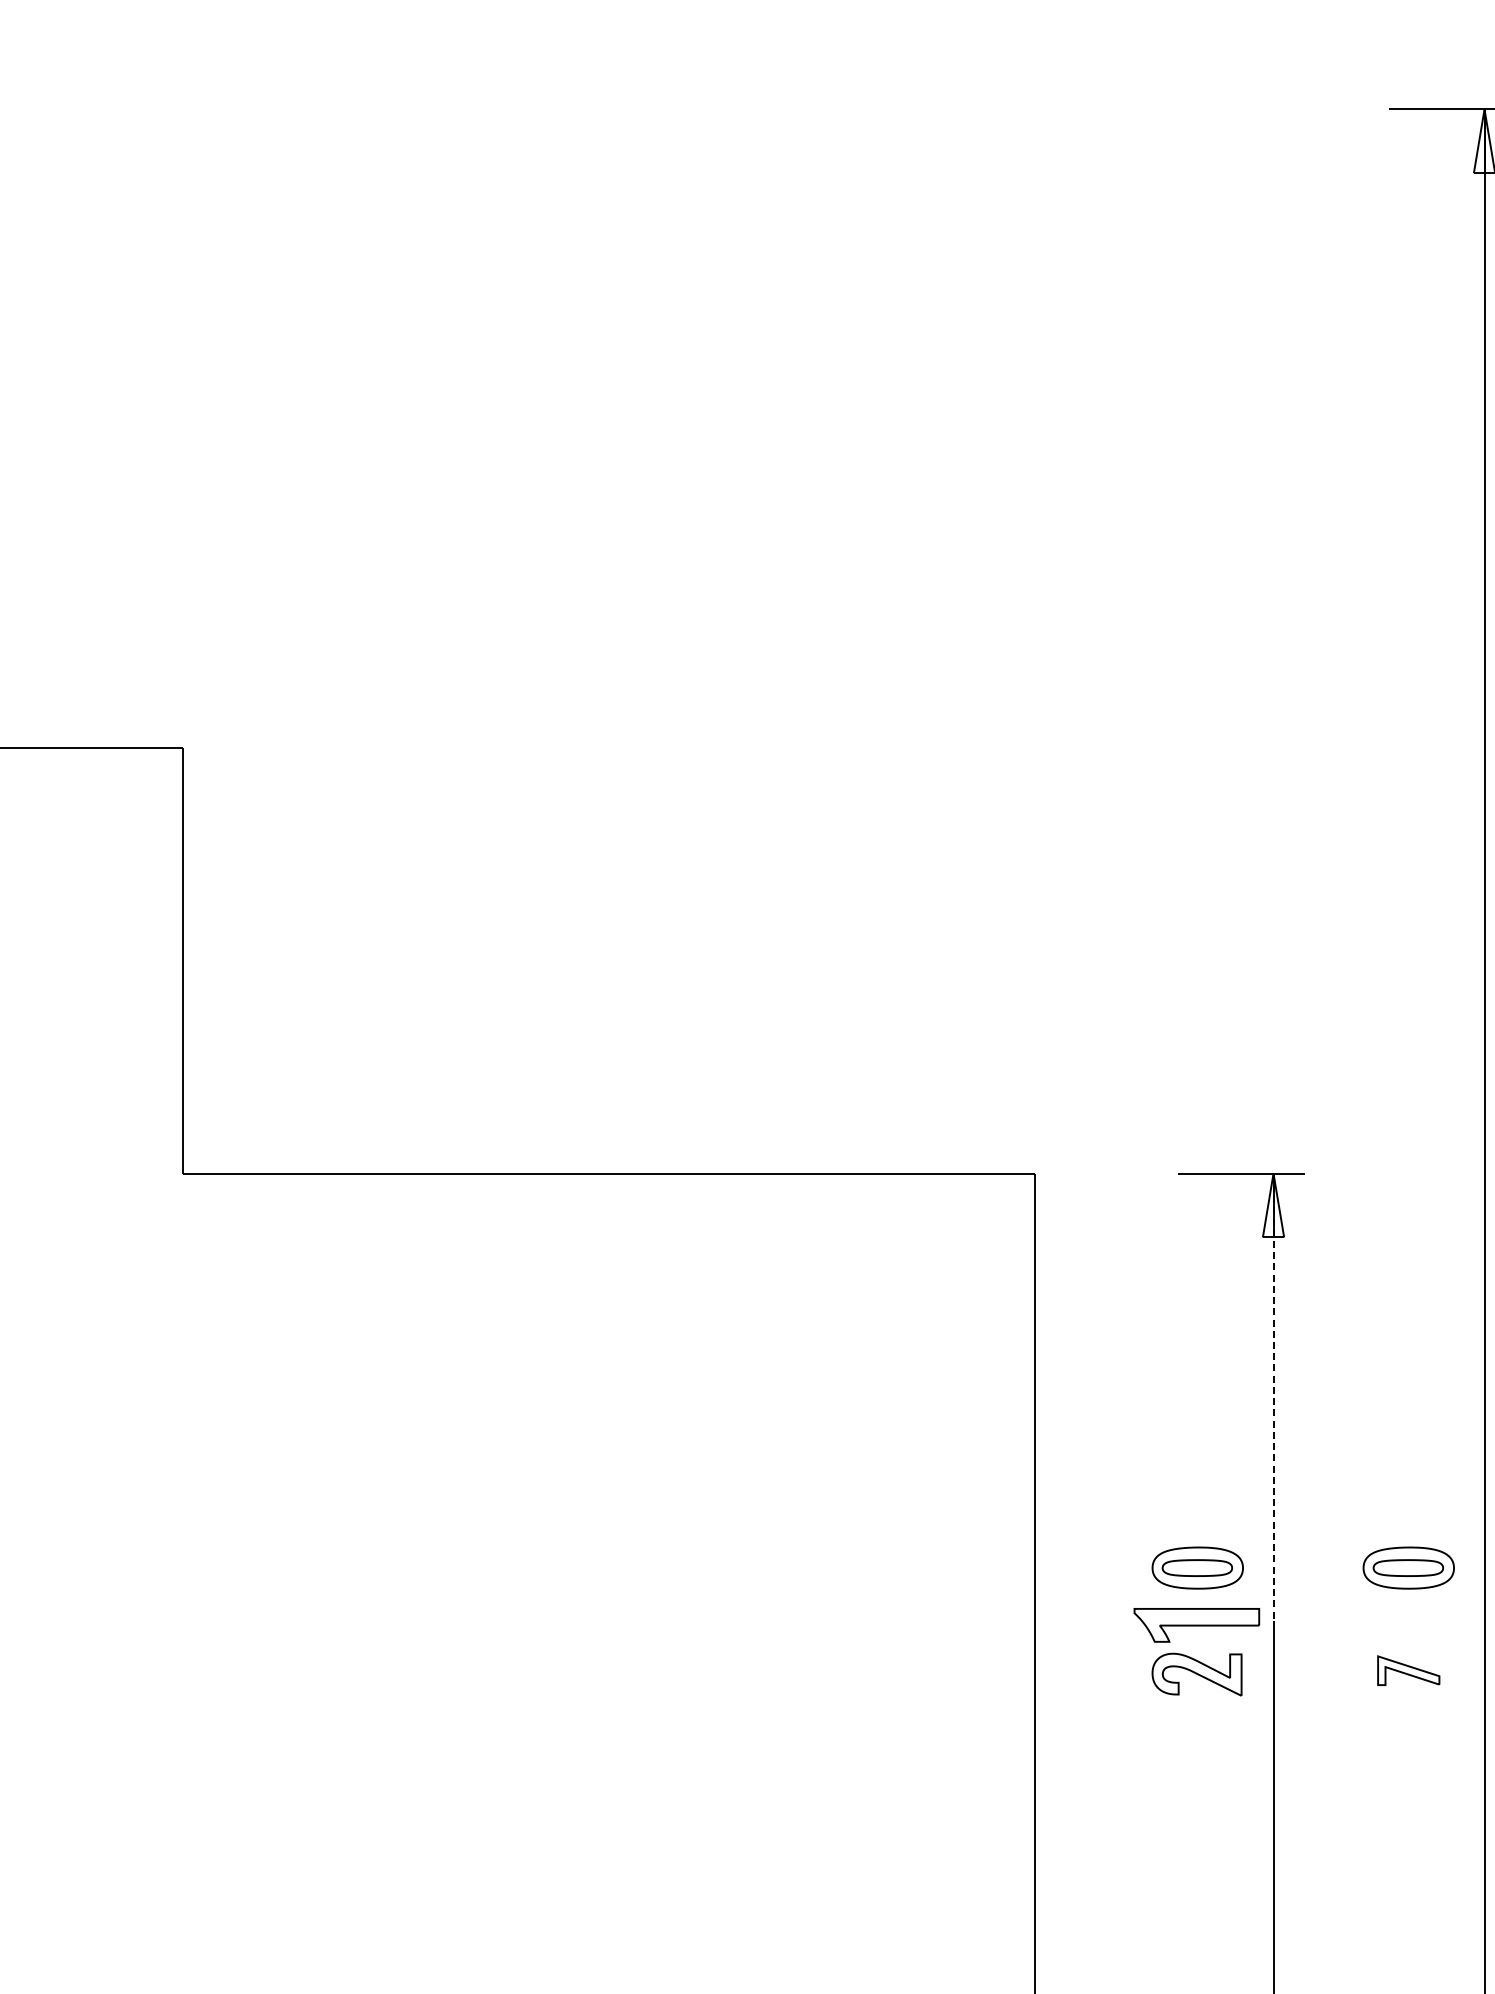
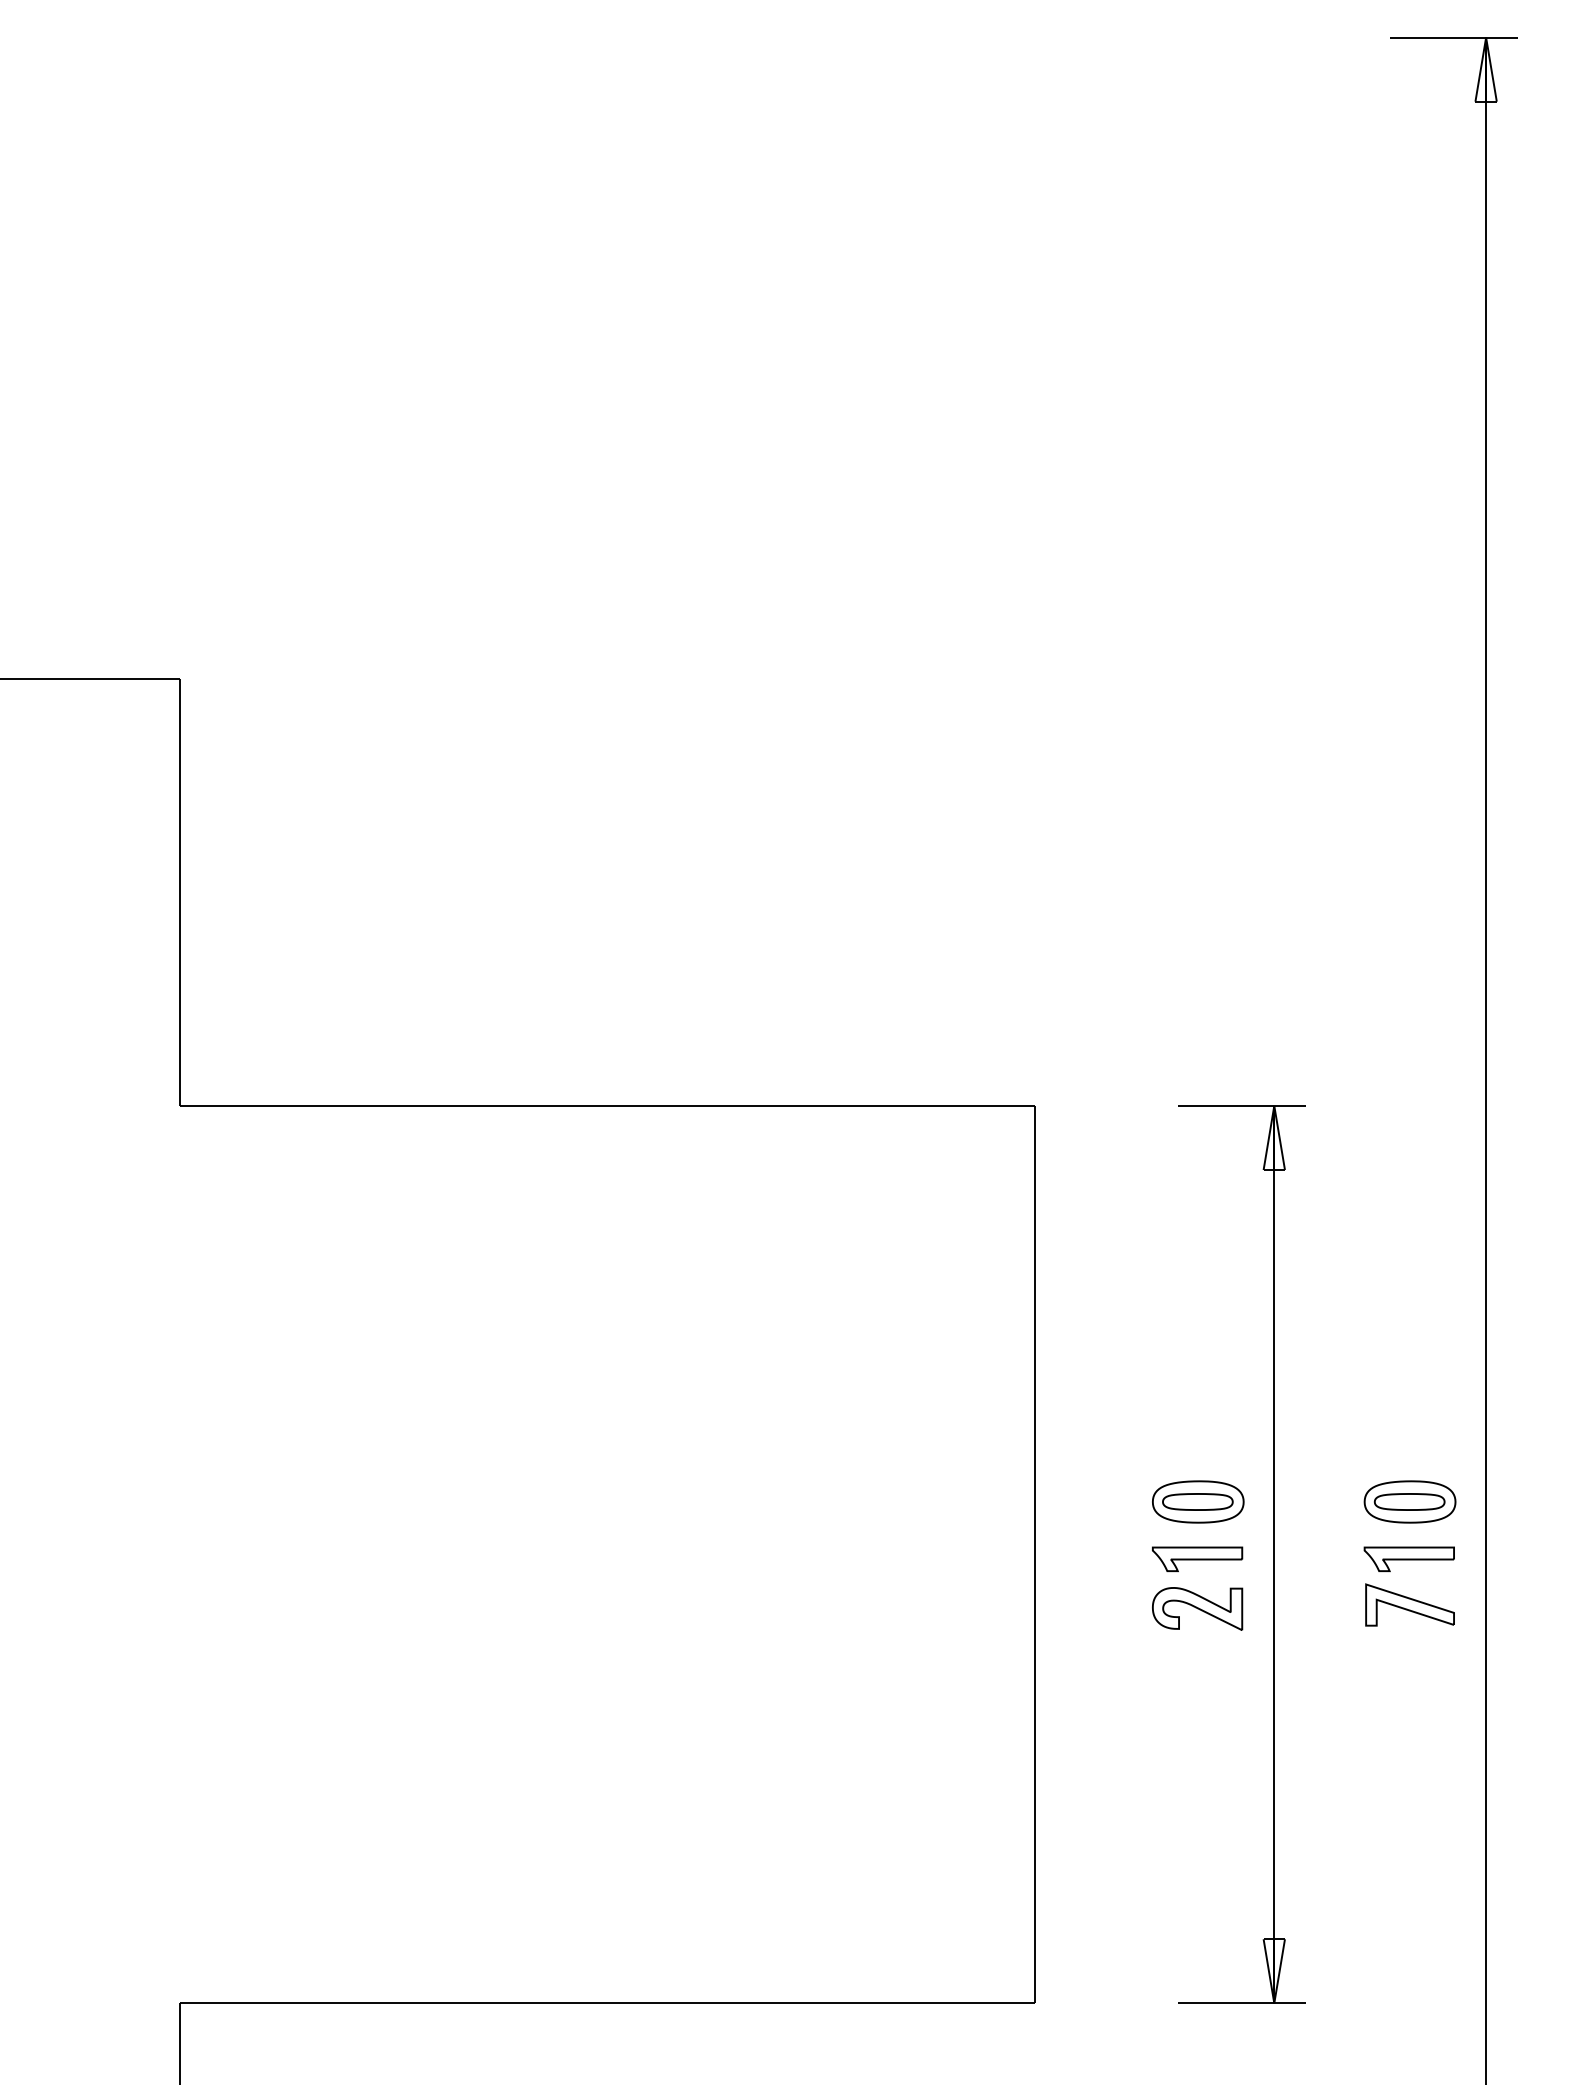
line: (1273, 1397) -> (1274, 1330), dashed -> solid
part: (1197, 1624) -> (1197, 1558), size x0.71
part: (1407, 1624) -> (1408, 1558), added
part: (1408, 1670) -> (1409, 1604), size x1.43

